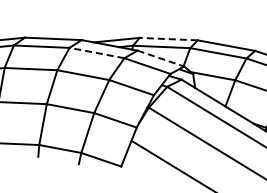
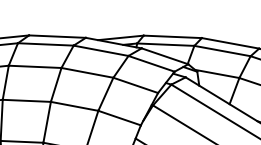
line: (168, 39) -> (172, 37), dashed -> solid
line: (96, 53) -> (100, 51), dashed -> solid
line: (160, 58) -> (164, 56), dashed -> solid

